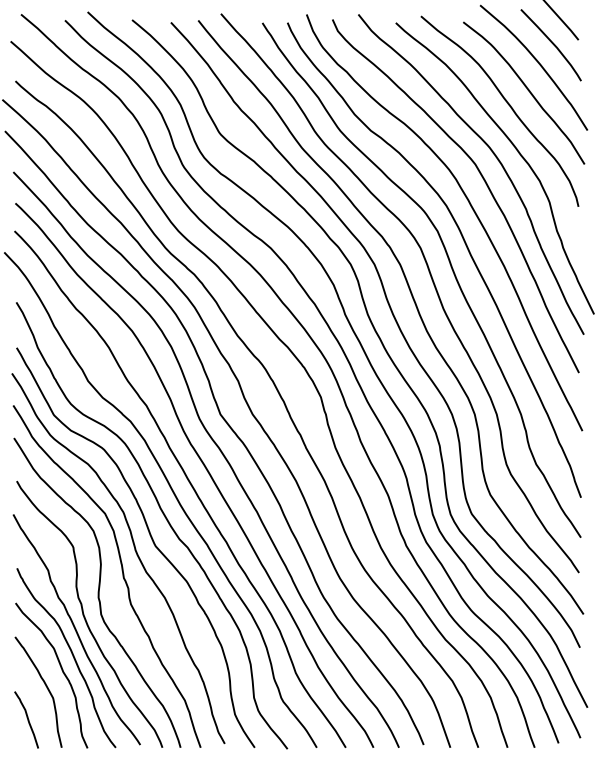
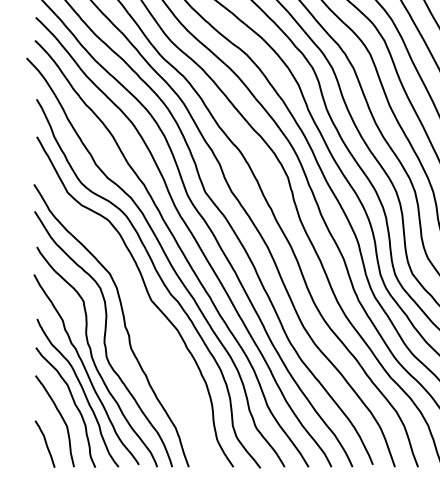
curve: (134, 550) -> (134, 304), removed

